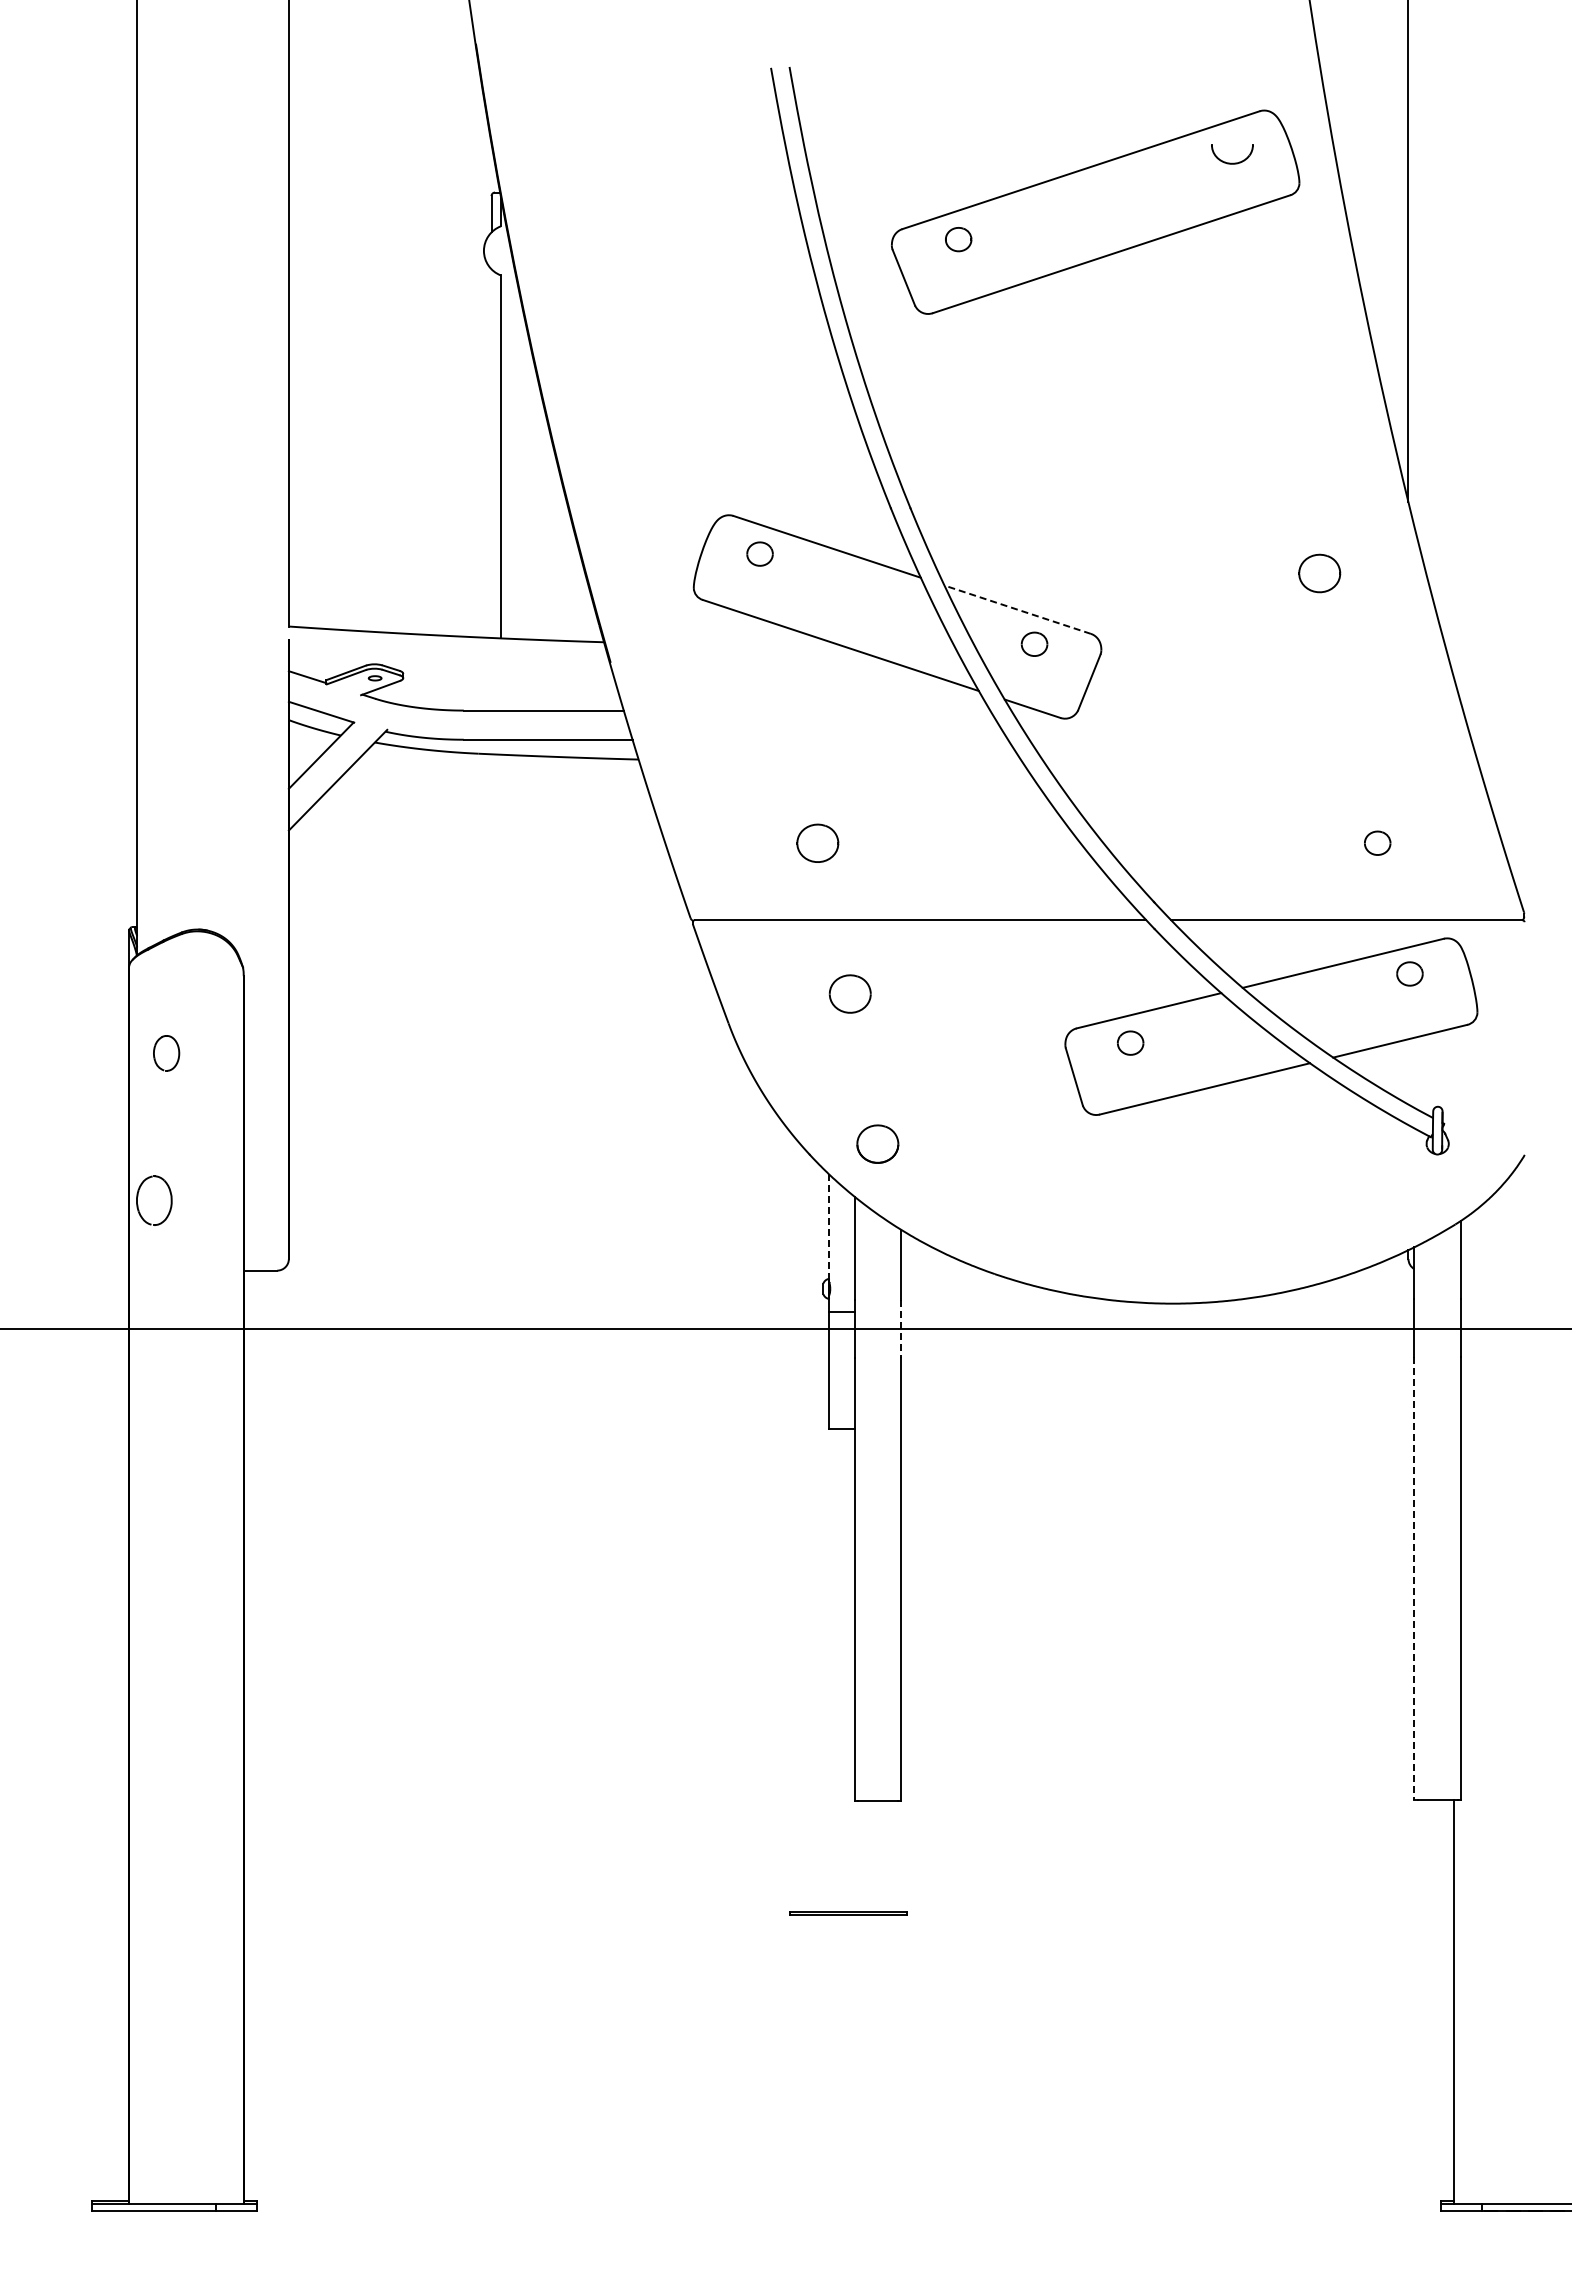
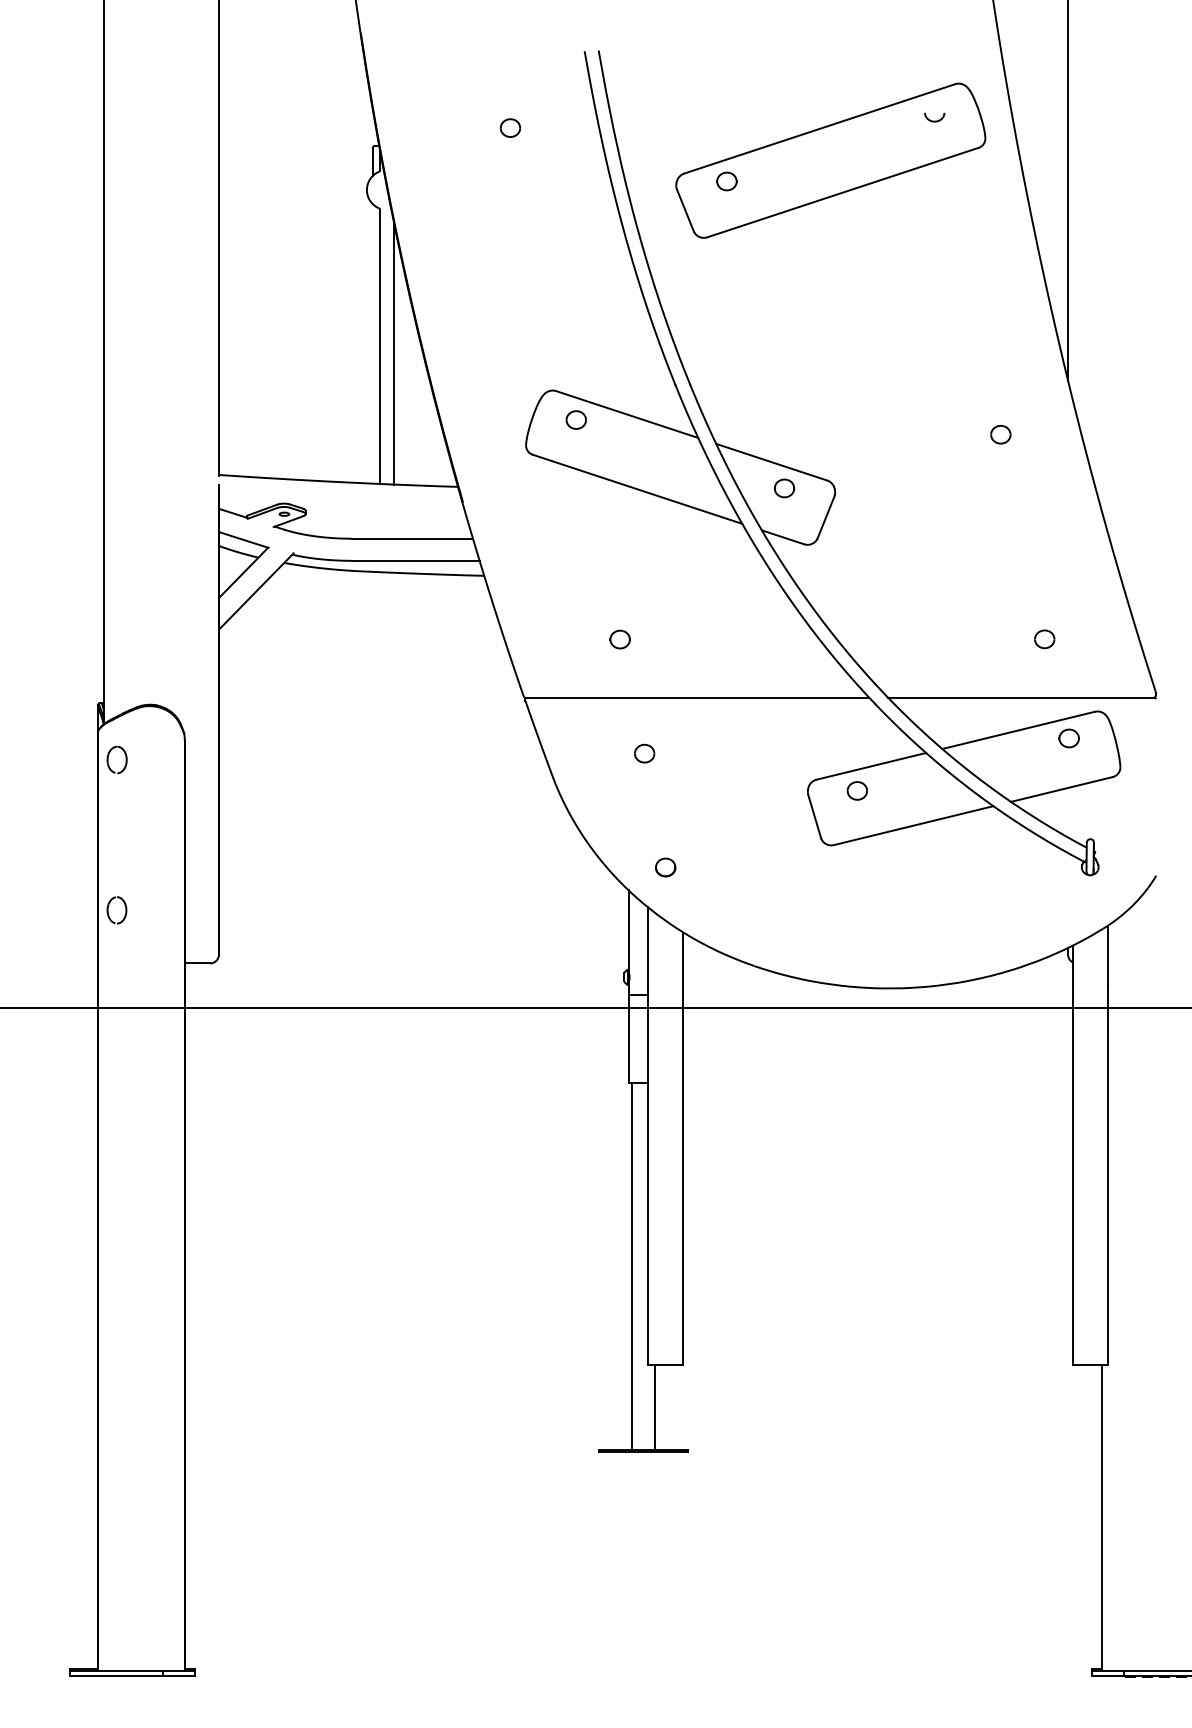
part: (1232, 155) -> (934, 117), size x0.62
part: (672, 168) -> (509, 127), added
line: (519, 466) -> (393, 353), added
part: (1319, 573) -> (1000, 434), size x0.62
line: (1017, 609) -> (771, 462), dashed -> solid
part: (817, 843) -> (619, 639), size x0.62
part: (849, 993) -> (644, 753), size x0.62
part: (166, 1053) -> (117, 760), moved
part: (877, 1143) -> (665, 867), size x0.62
part: (154, 1200) -> (117, 910), size x0.71
line: (829, 1226) -> (628, 929), dashed -> solid
line: (901, 1328) -> (683, 1007), dashed -> solid
line: (1414, 1578) -> (1072, 1196), dashed -> solid
line: (832, 1669) -> (631, 1265), added
line: (864, 1855) -> (655, 1407), added

